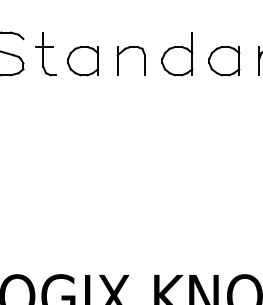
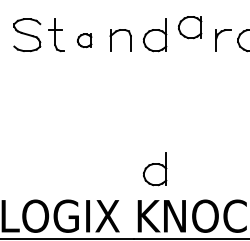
part: (82, 61) -> (84, 40), size x0.6
part: (224, 61) -> (190, 27), moved
part: (177, 233) -> (155, 169), added

